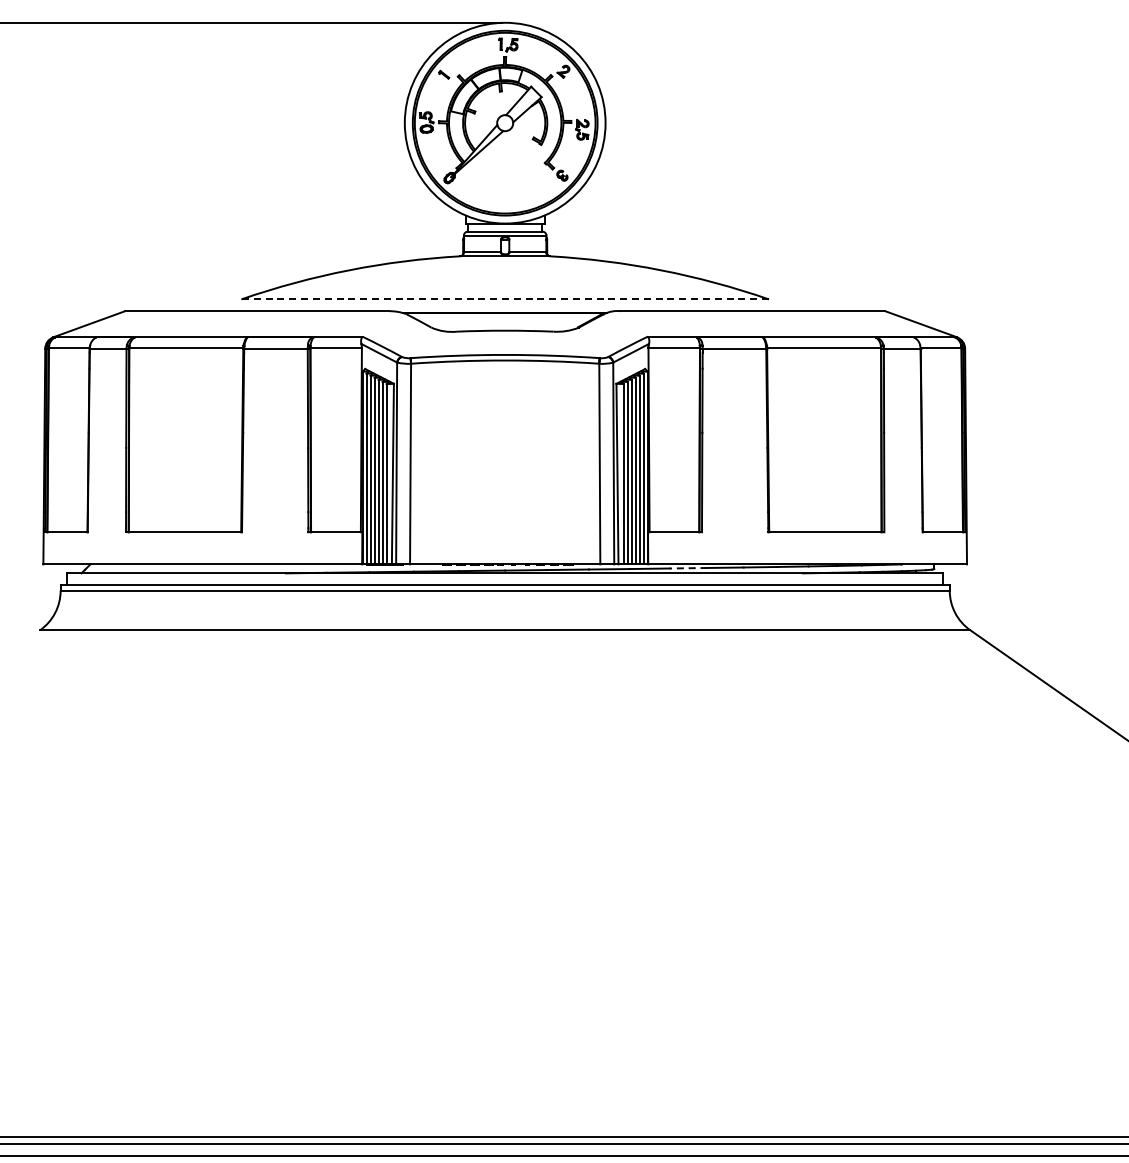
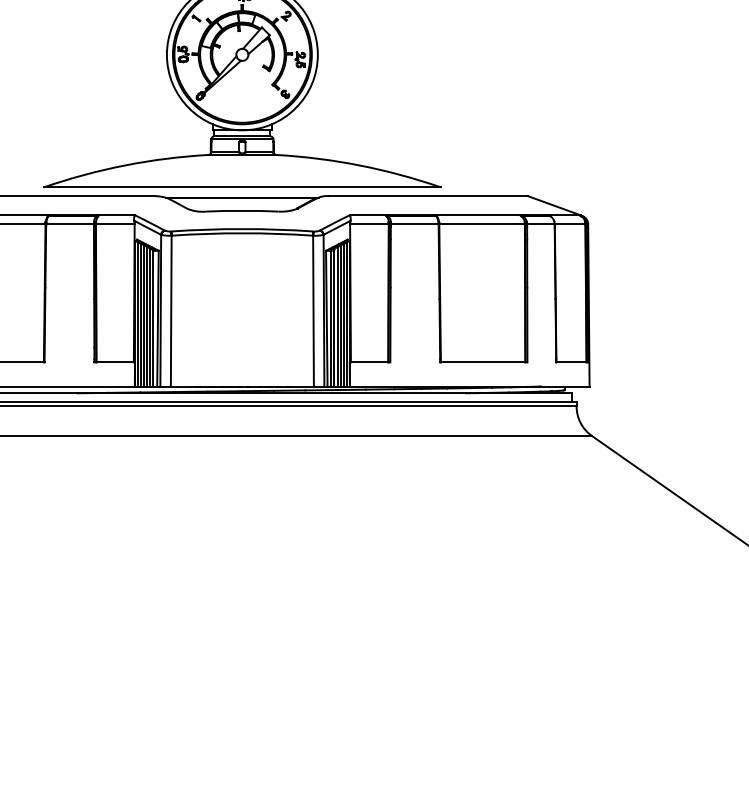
line: (505, 299) -> (242, 187), dashed -> solid
line: (687, 568) -> (379, 389), dashed -> solid

